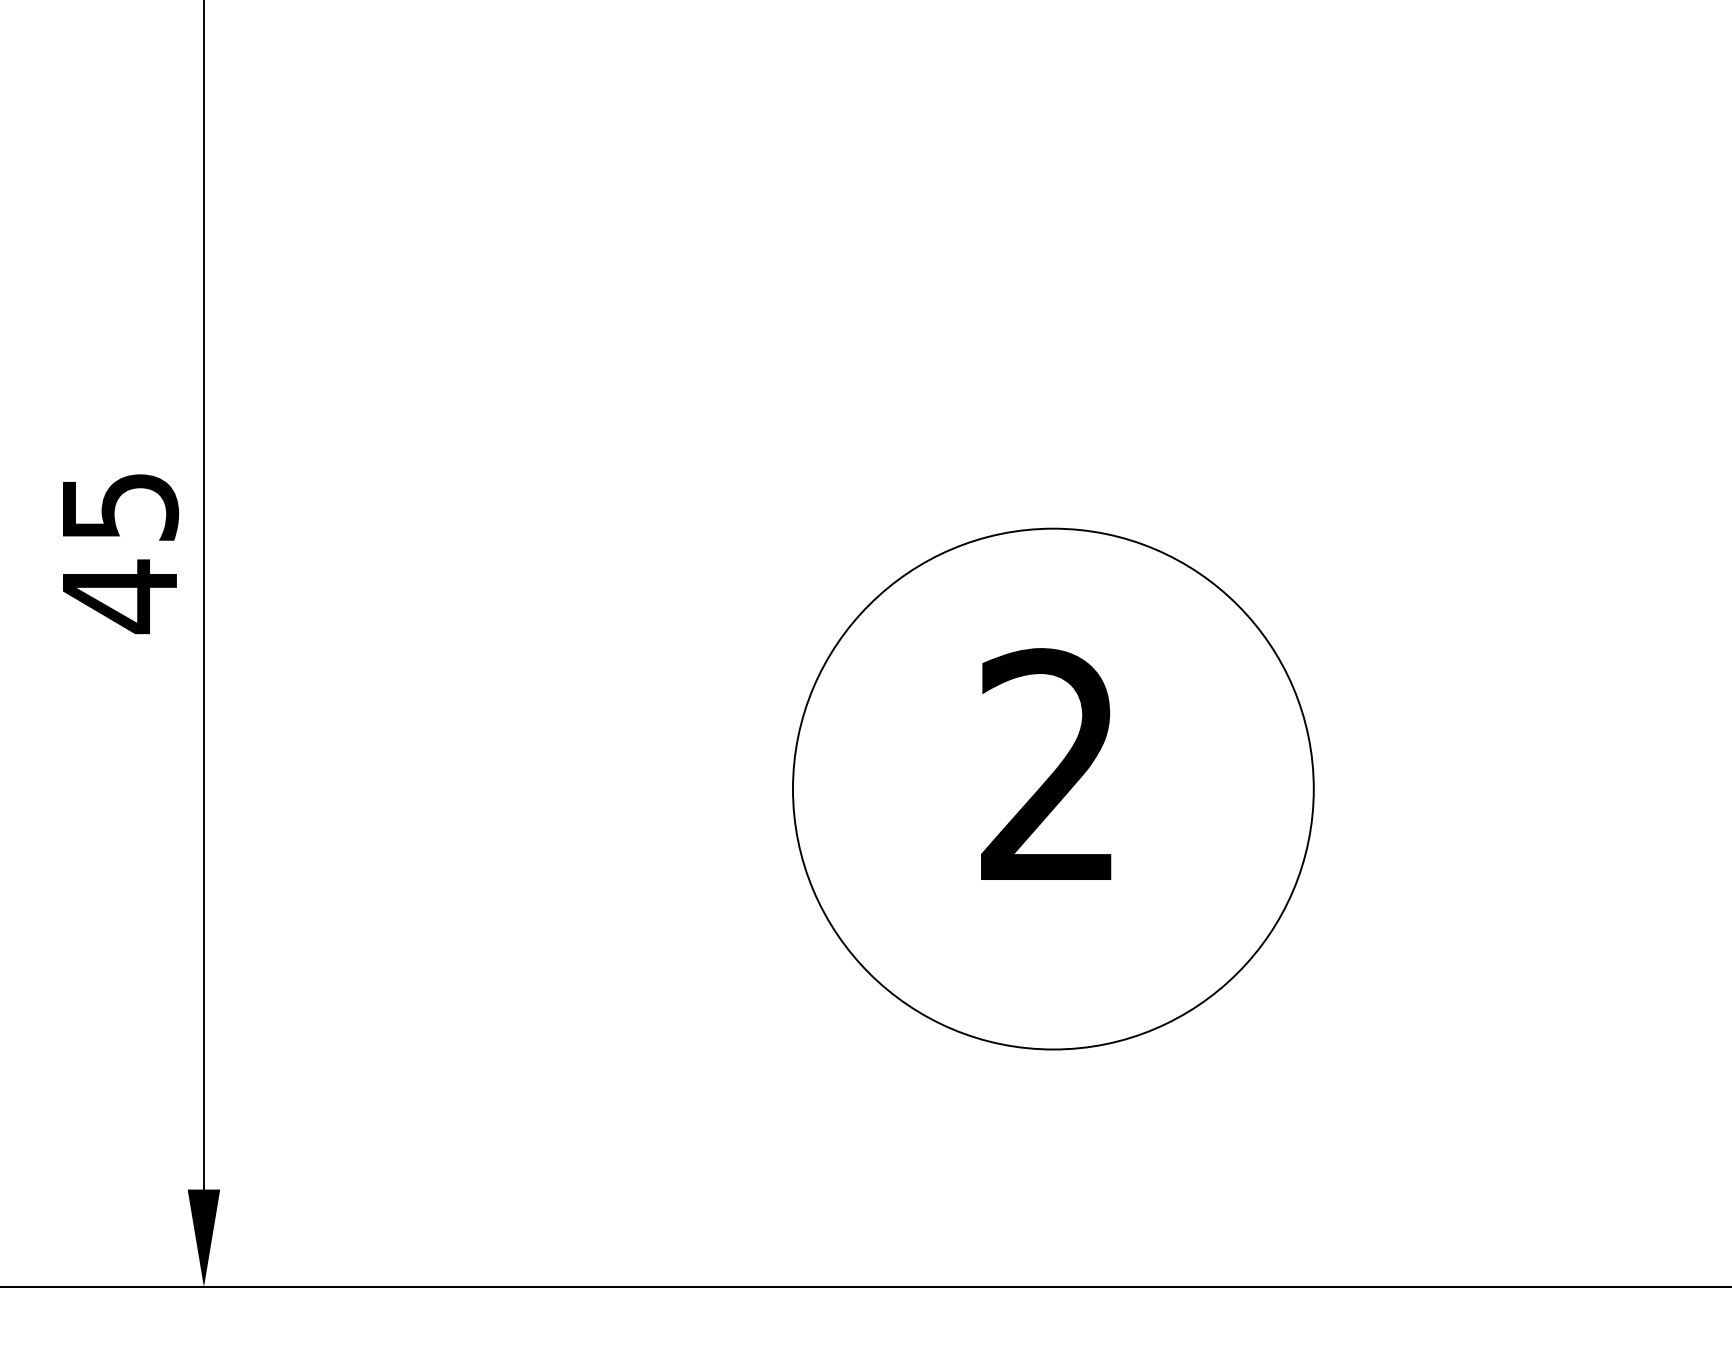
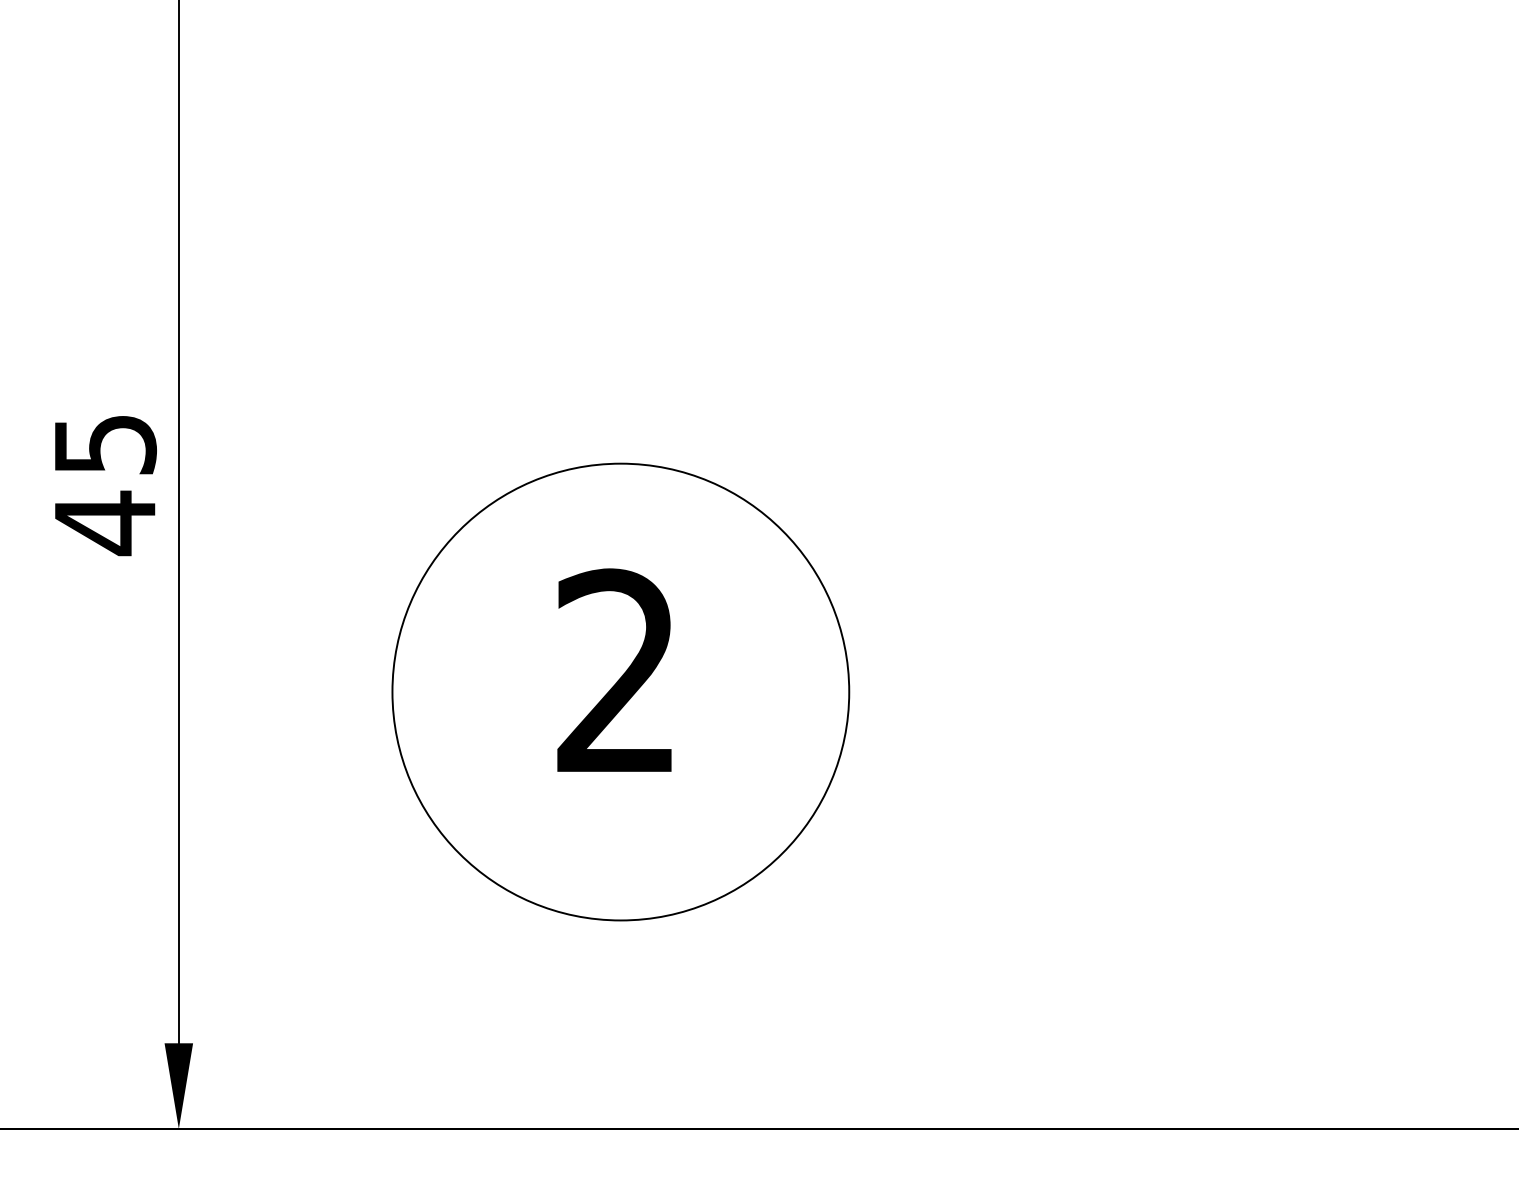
part: (1052, 788) -> (620, 691), moved

